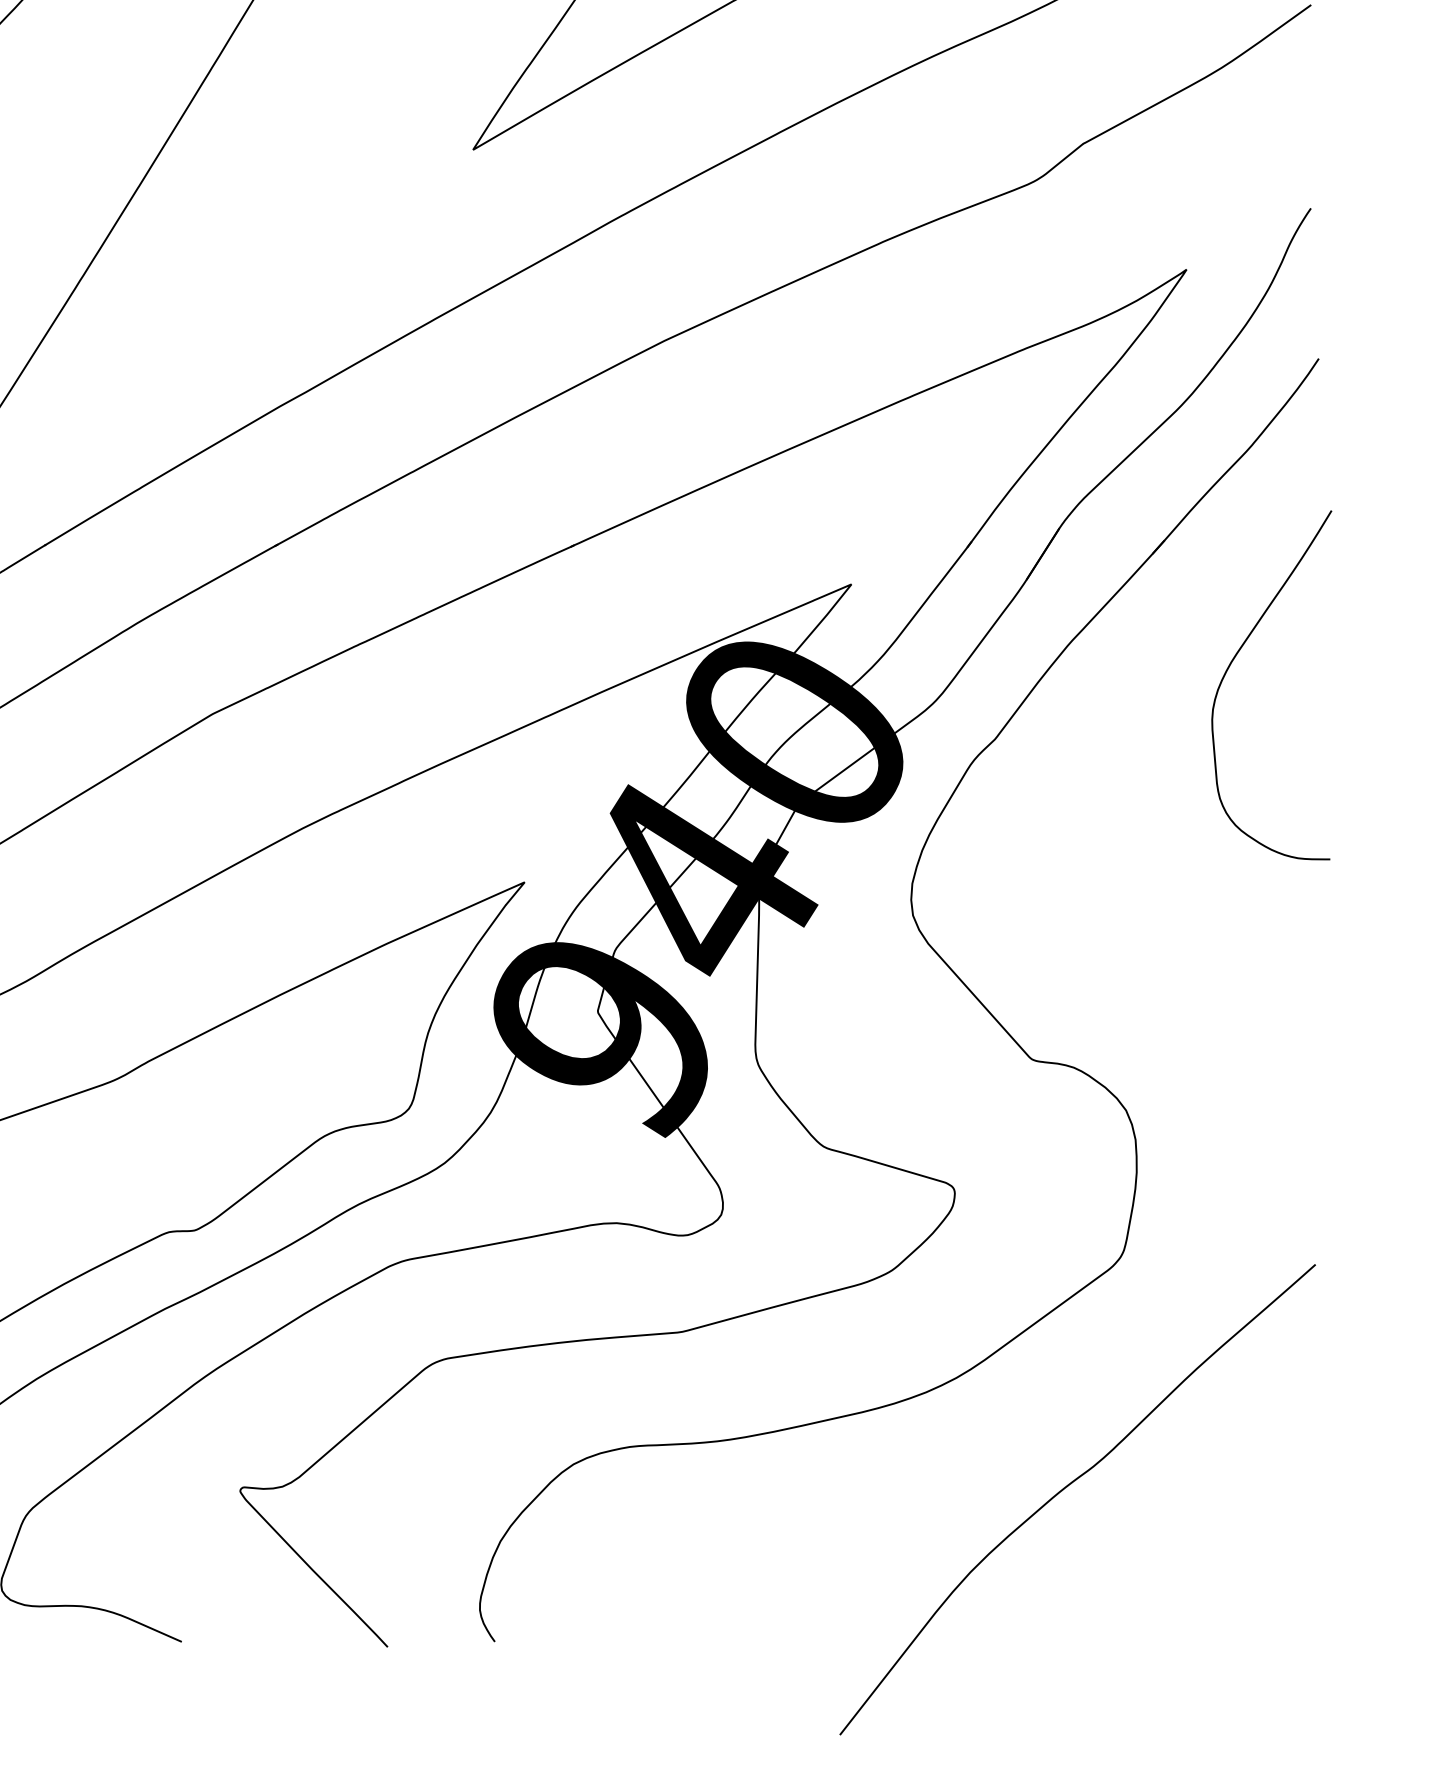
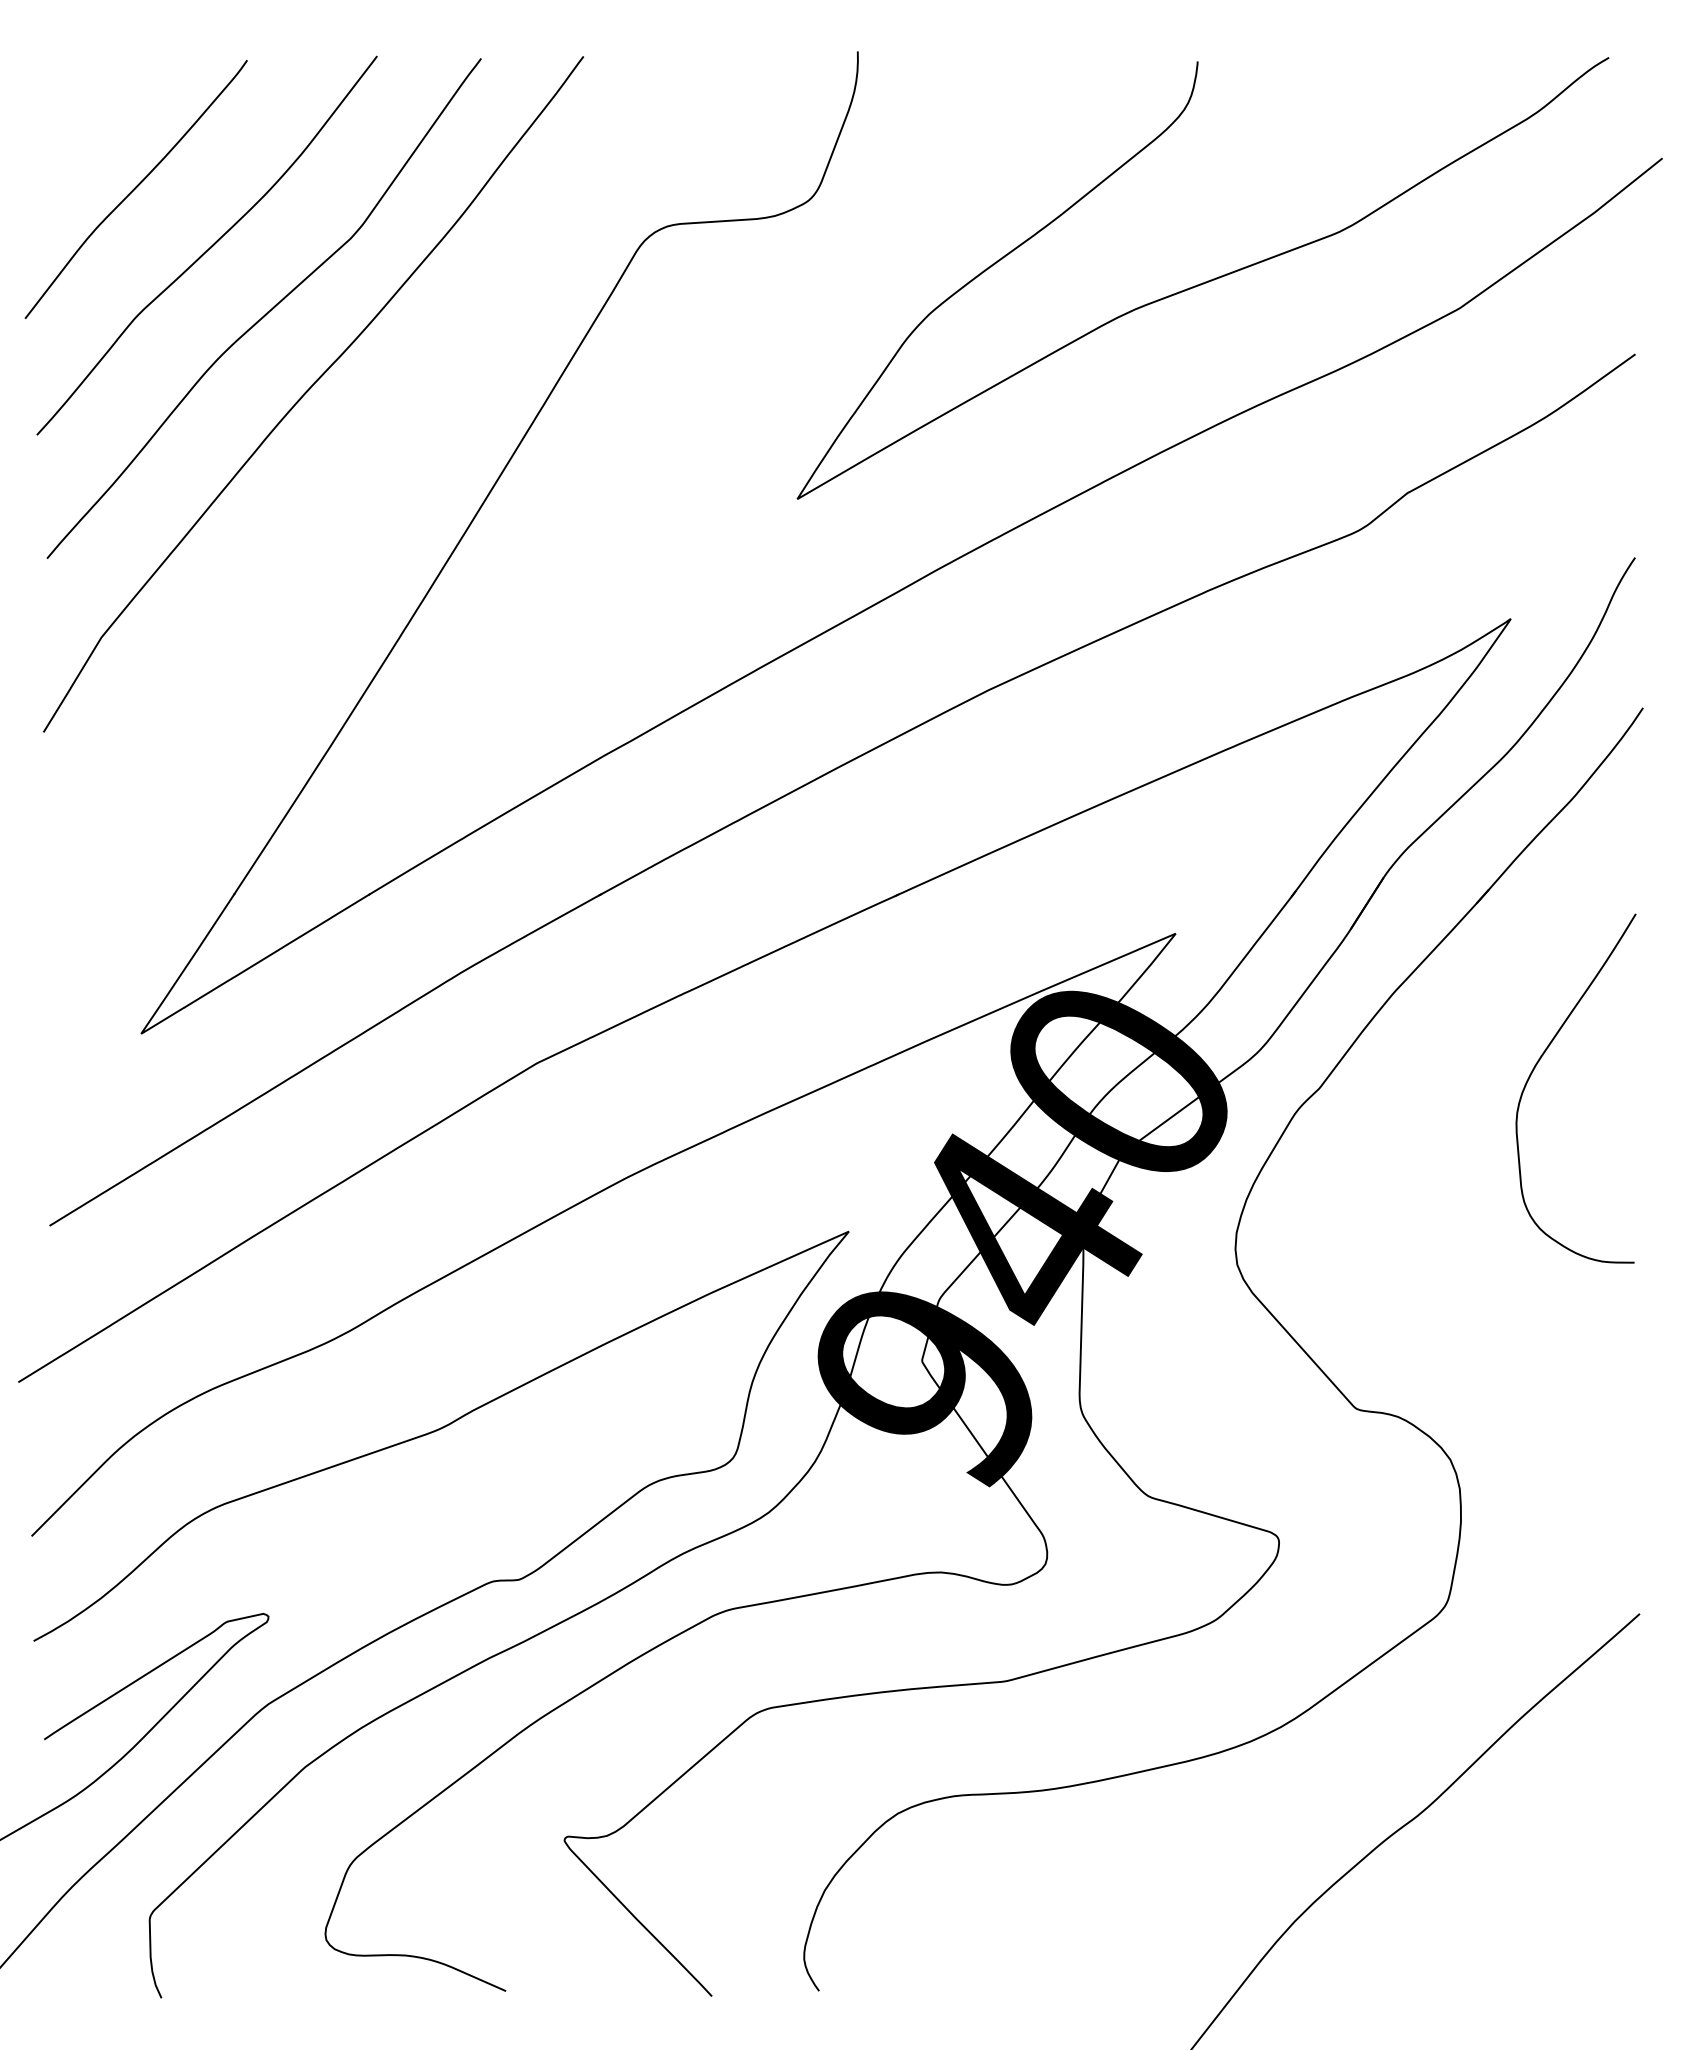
curve: (1234, 660) -> (1538, 1063), moved

